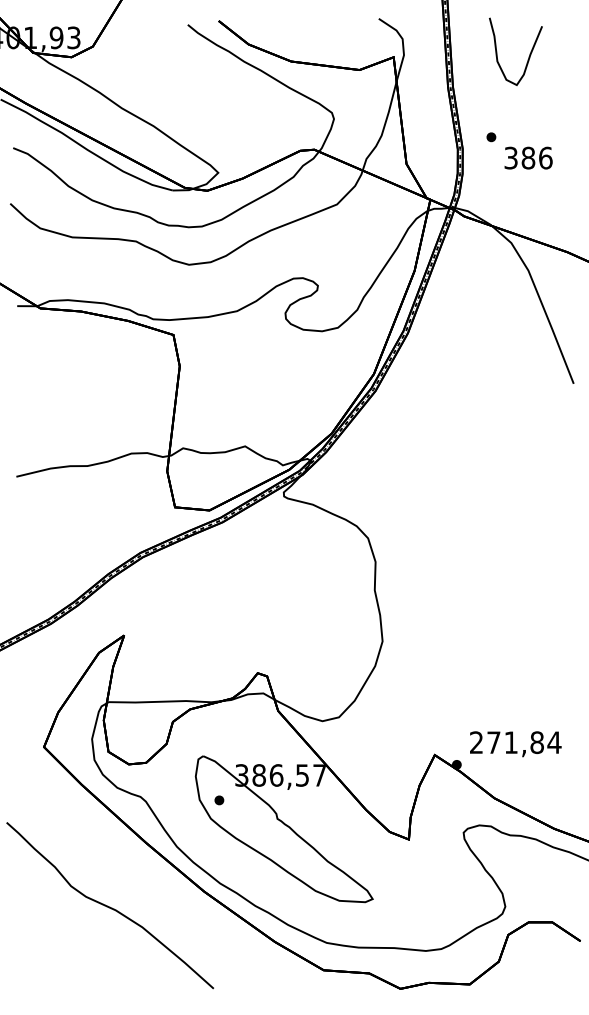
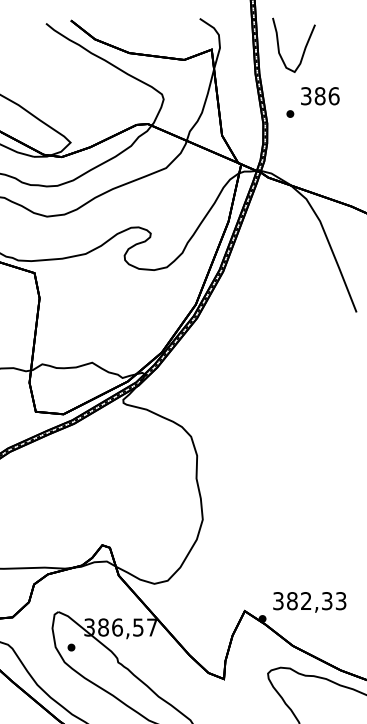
curve: (528, 56) -> (304, 49), moved
text: (528, 157) -> (320, 95), moved
text: (515, 742) -> (309, 601), 271,84 -> 382,33

